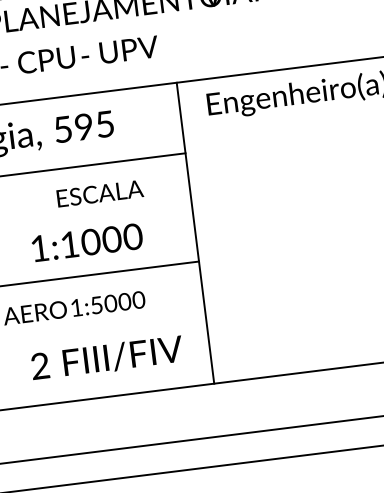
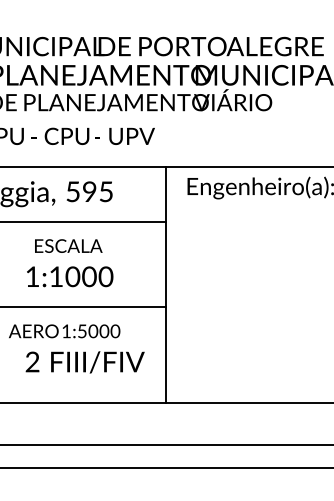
text: (99, 192) -> (68, 245), moved
text: (87, 242) -> (70, 276), moved
text: (106, 358) -> (84, 362), moved

